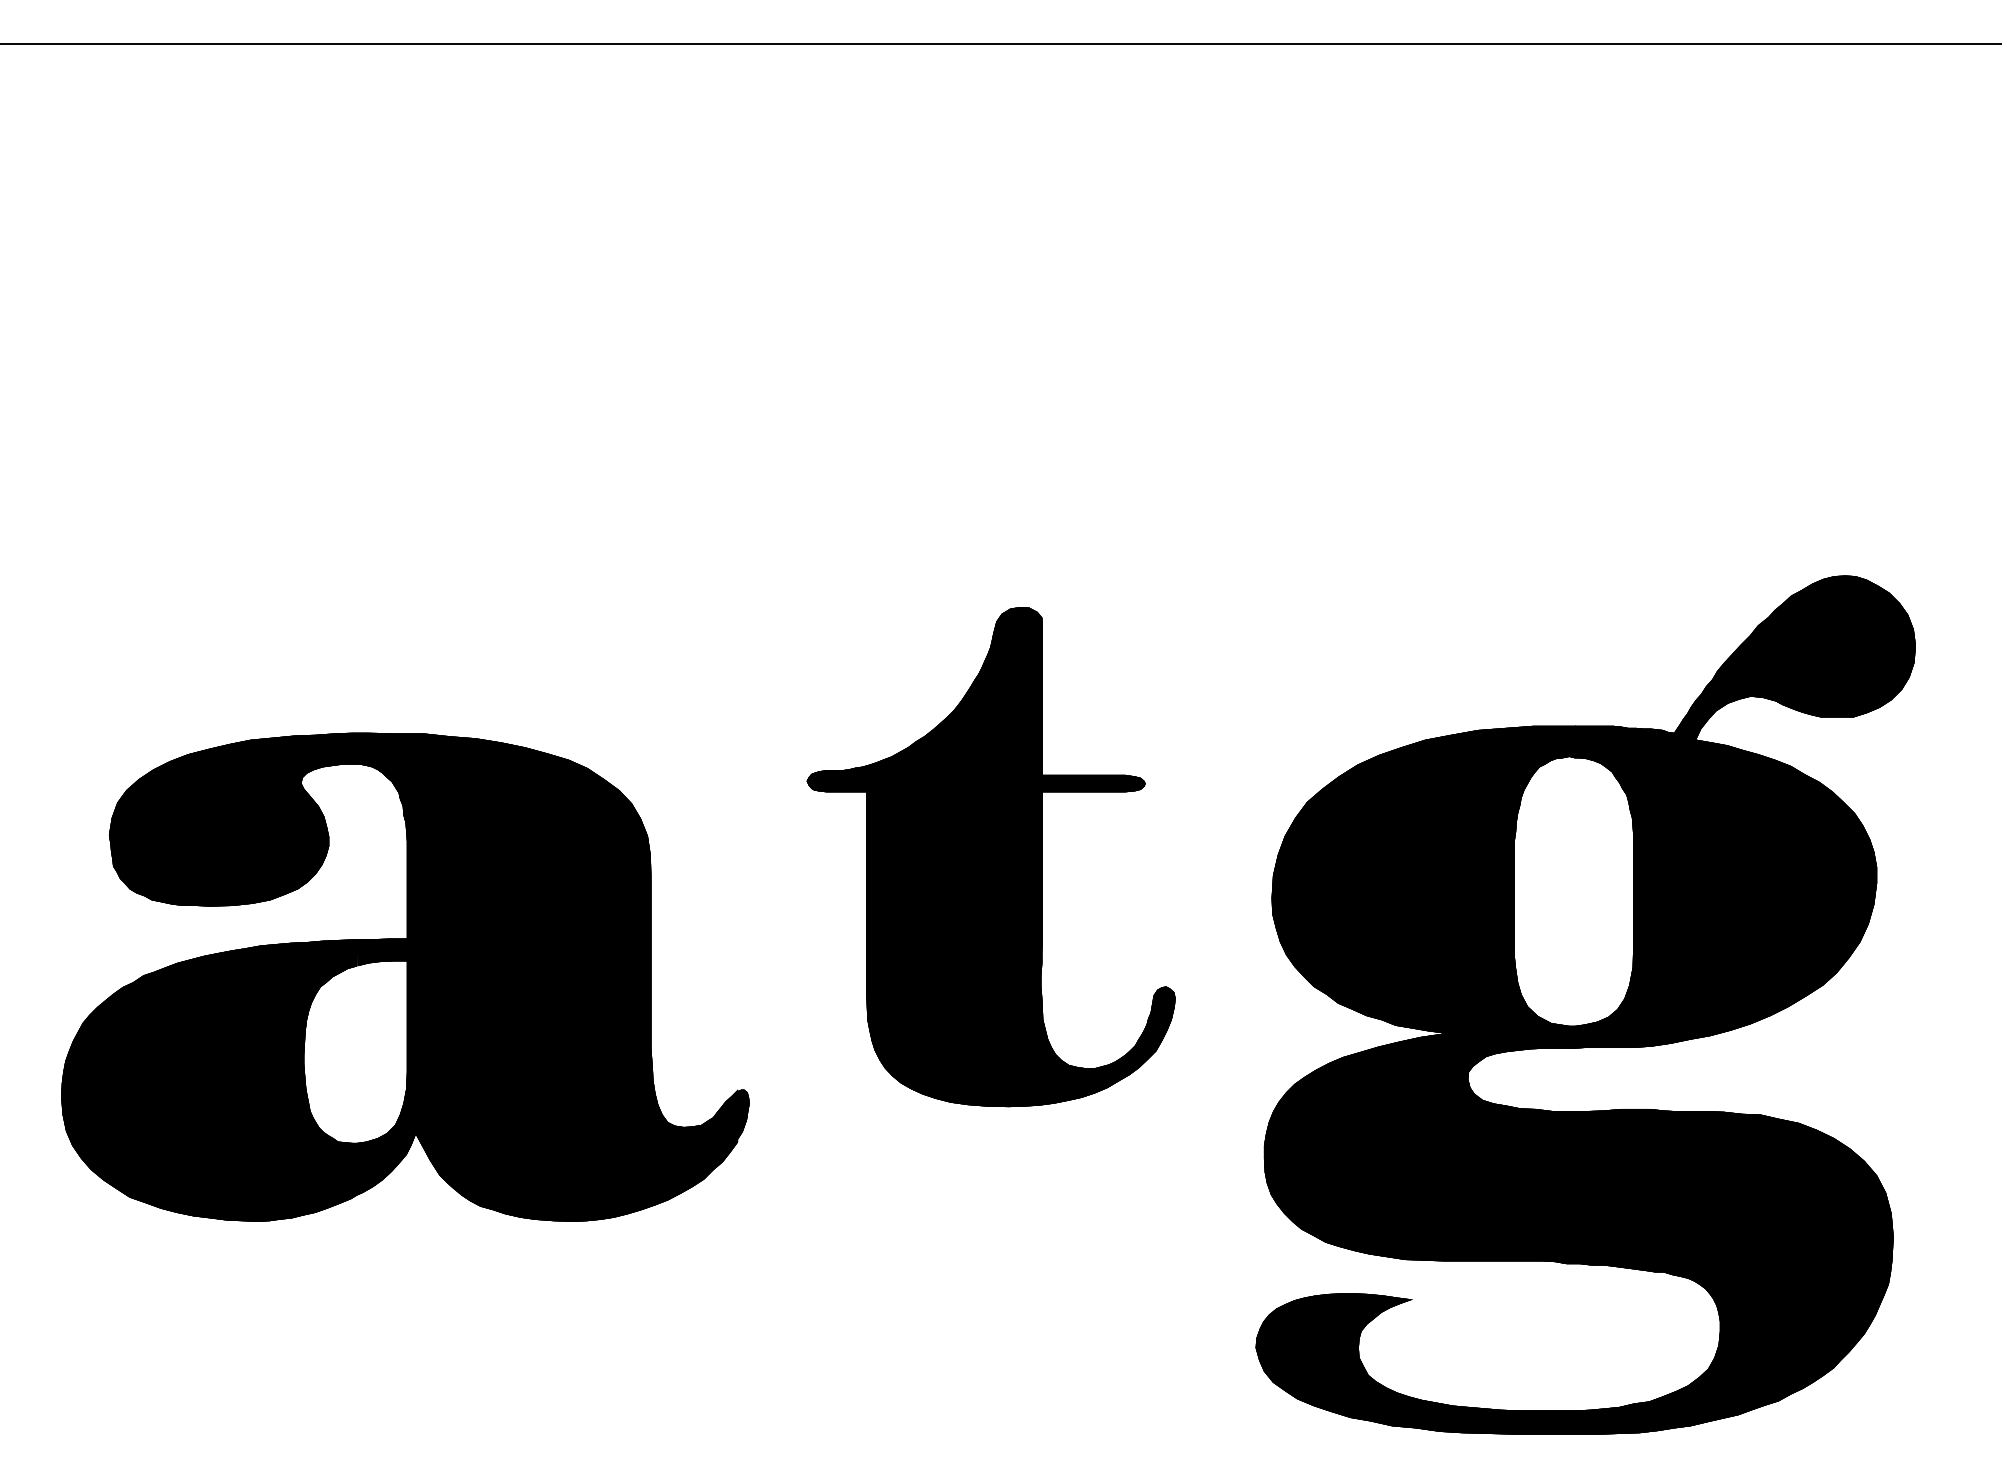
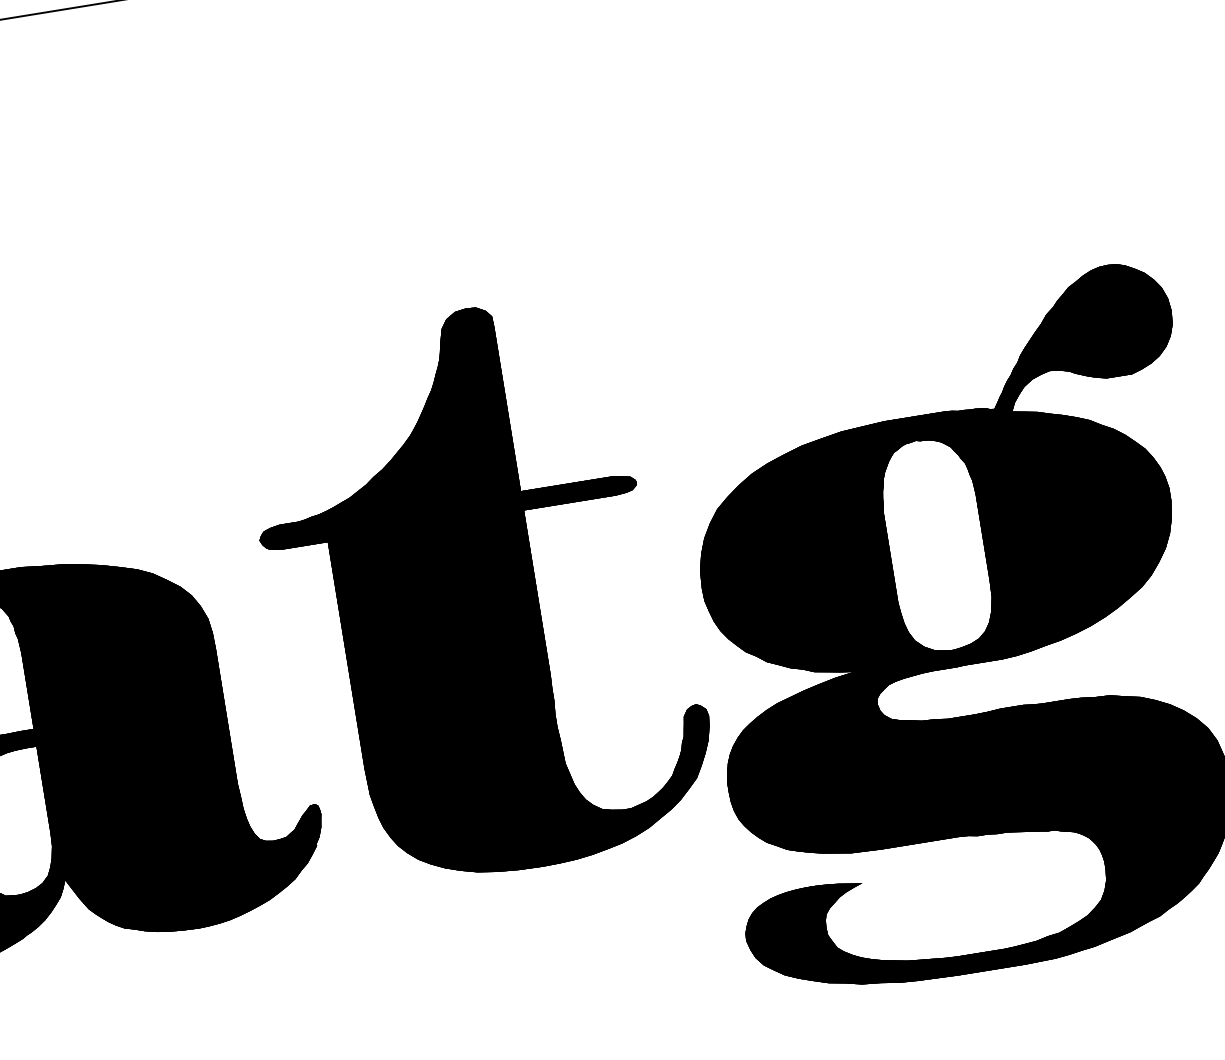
part: (990, 856) -> (477, 591), size x1.43

